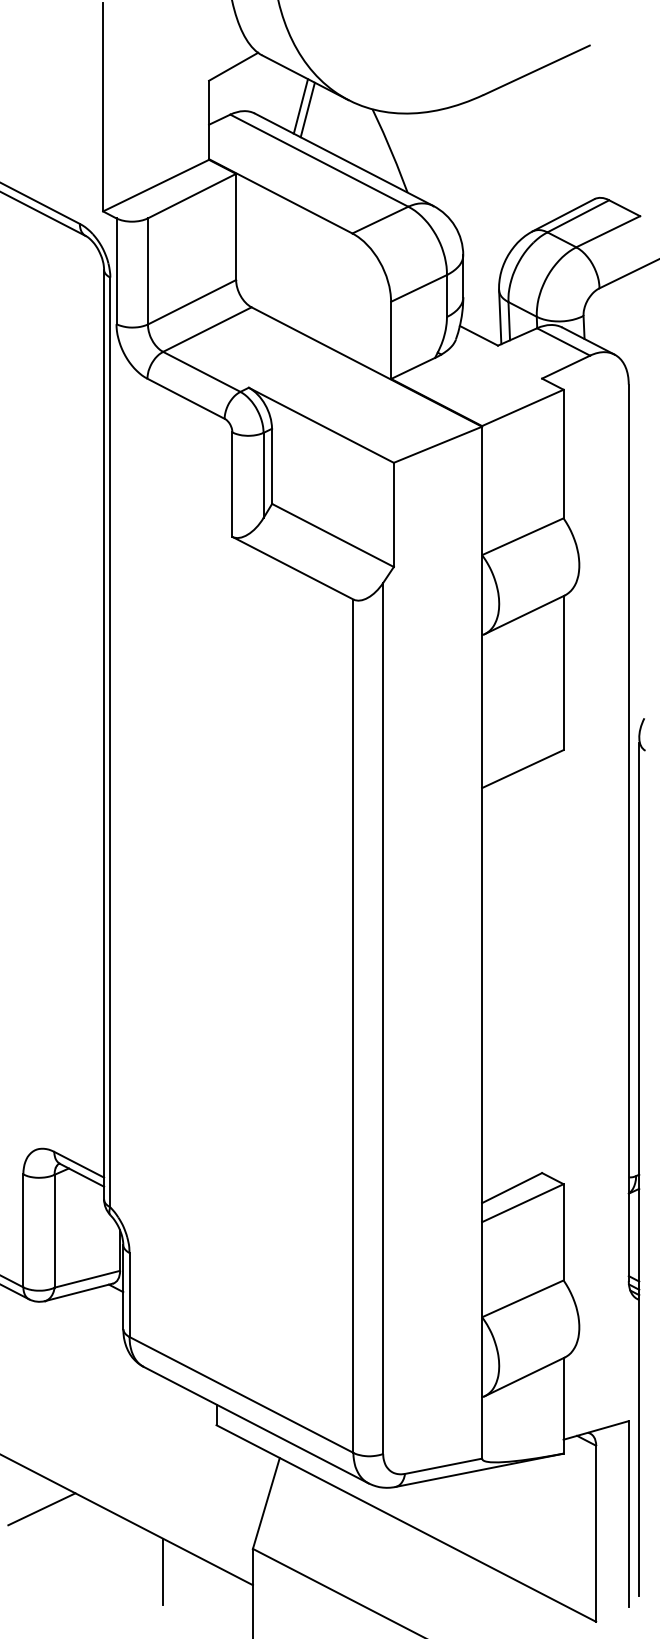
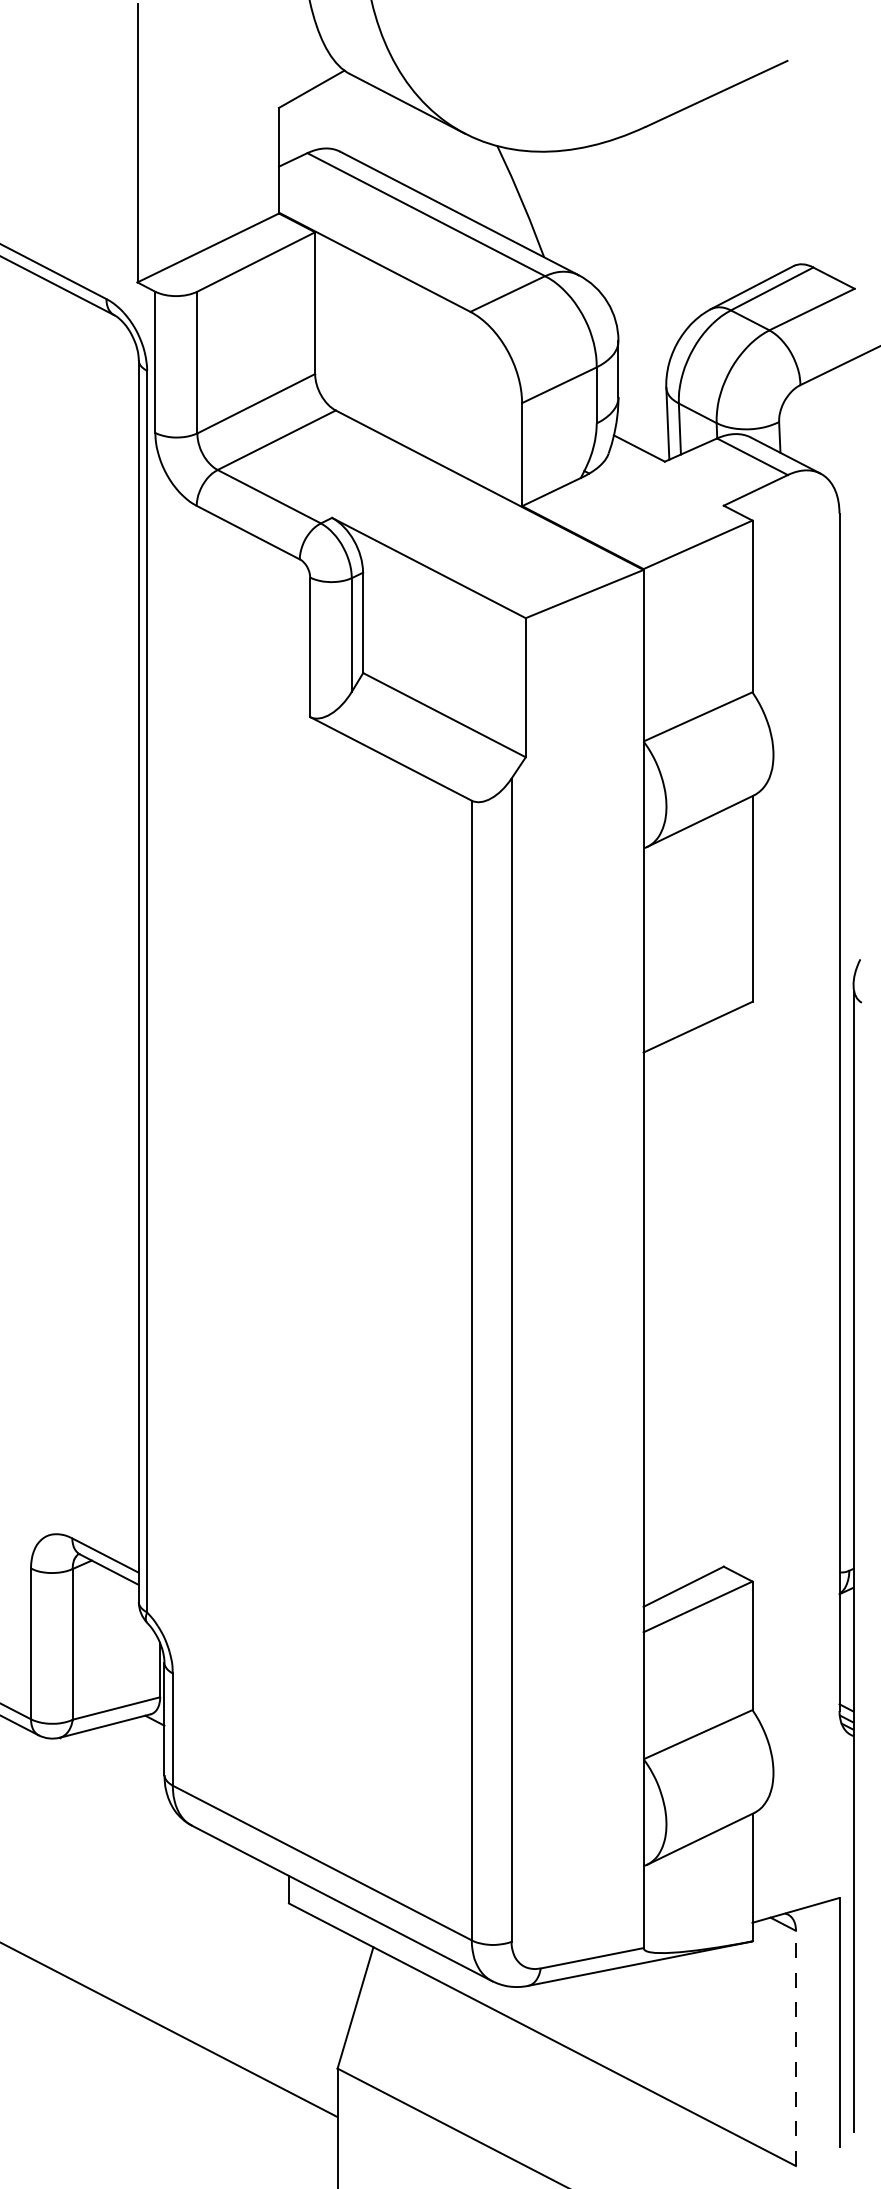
line: (300, 106) -> (401, 142), removed
line: (307, 109) -> (410, 146), removed
line: (41, 1509) -> (55, 2015), removed
line: (596, 1533) -> (796, 2048), solid -> dashed
line: (163, 1571) -> (218, 2098), removed

